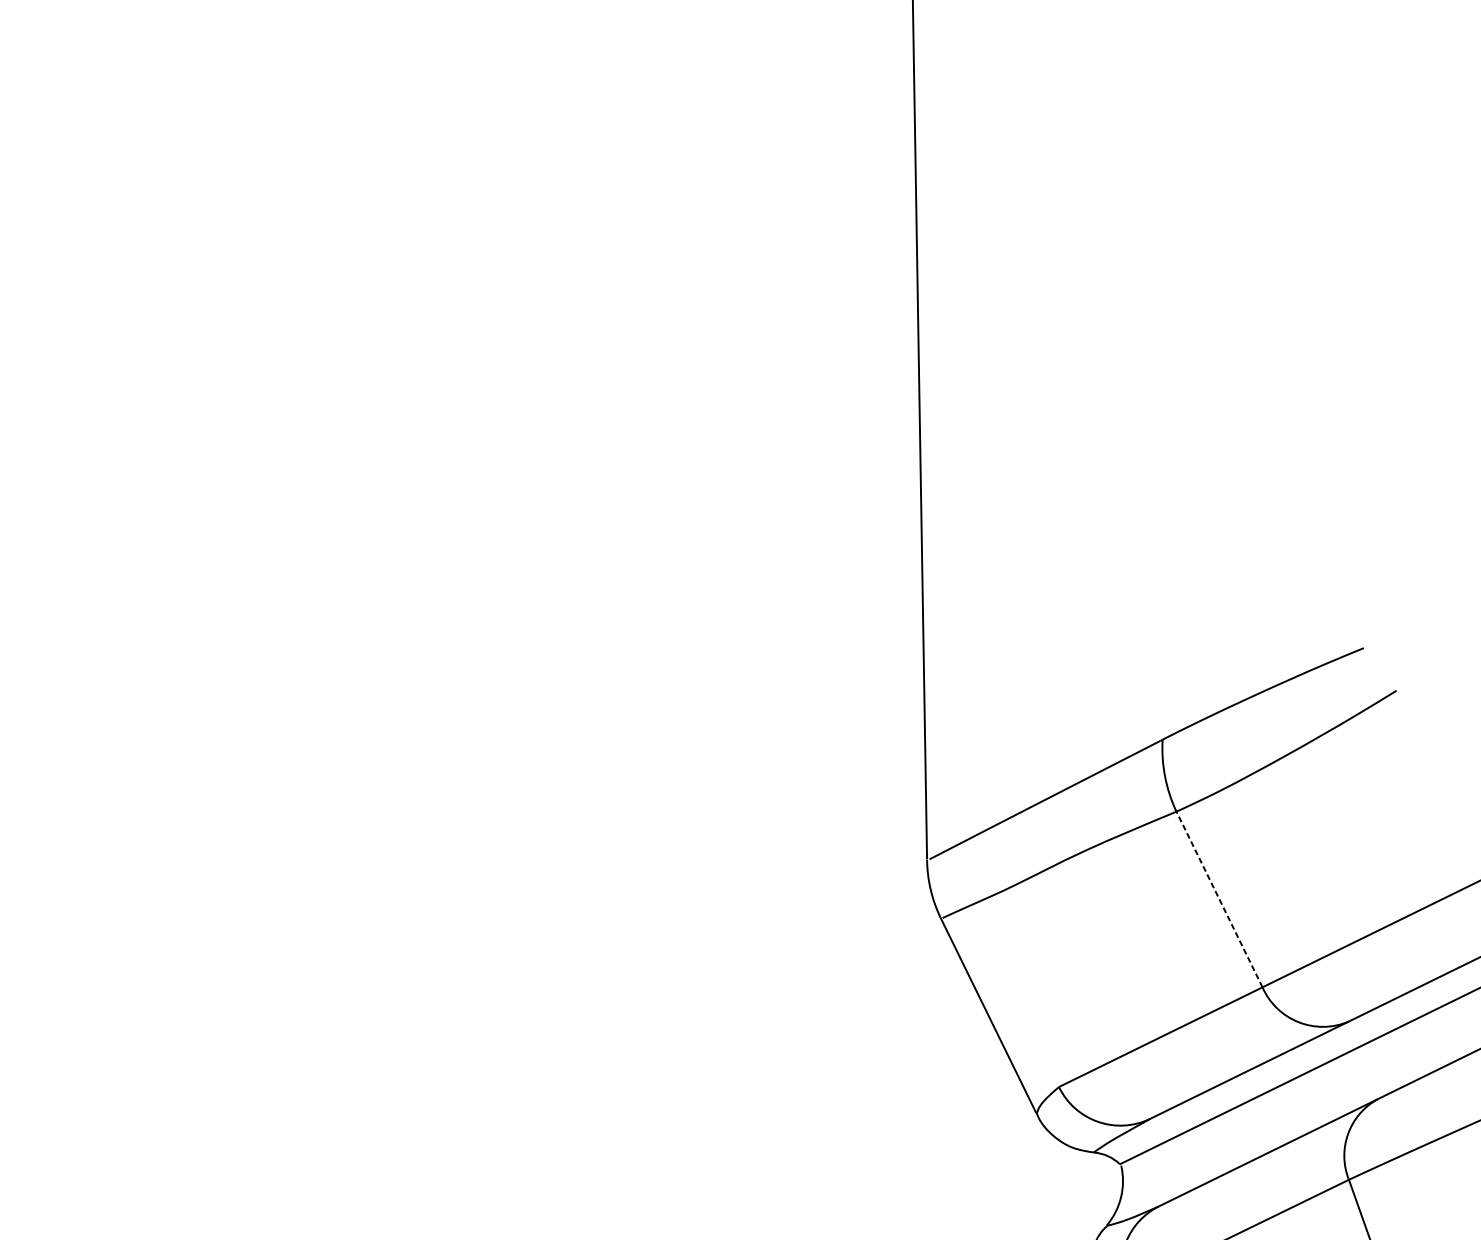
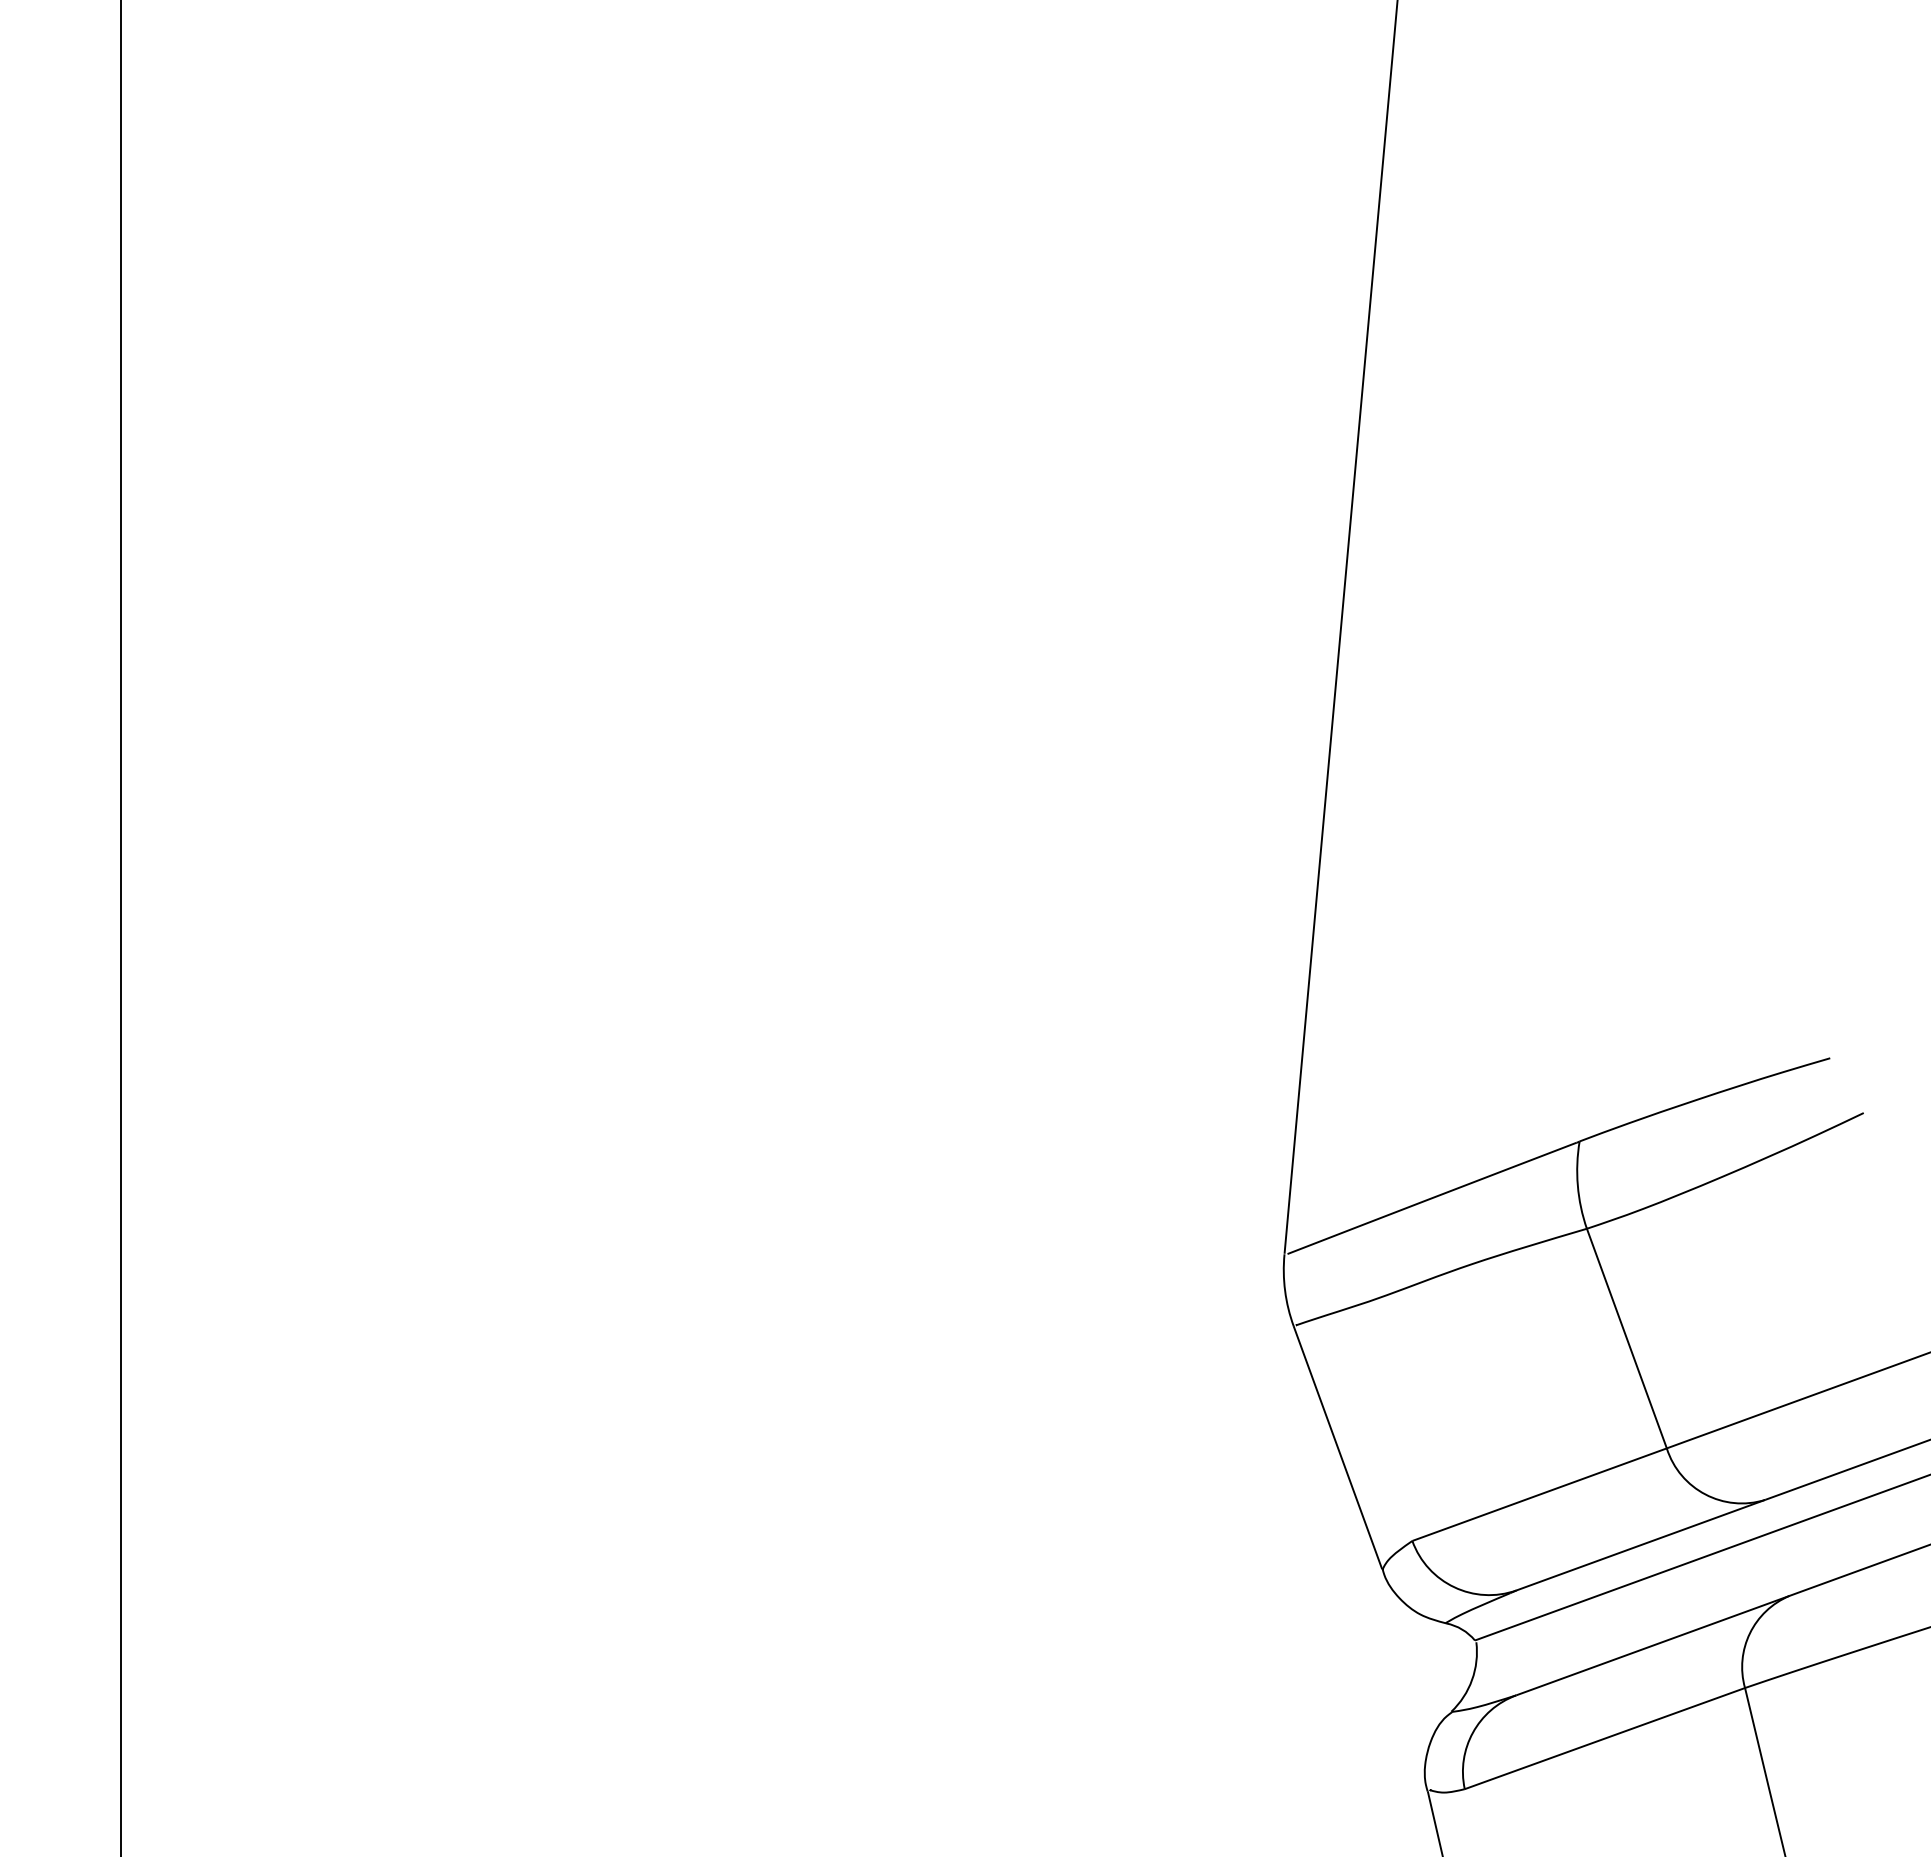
line: (1219, 899) -> (1626, 1338), dashed -> solid

